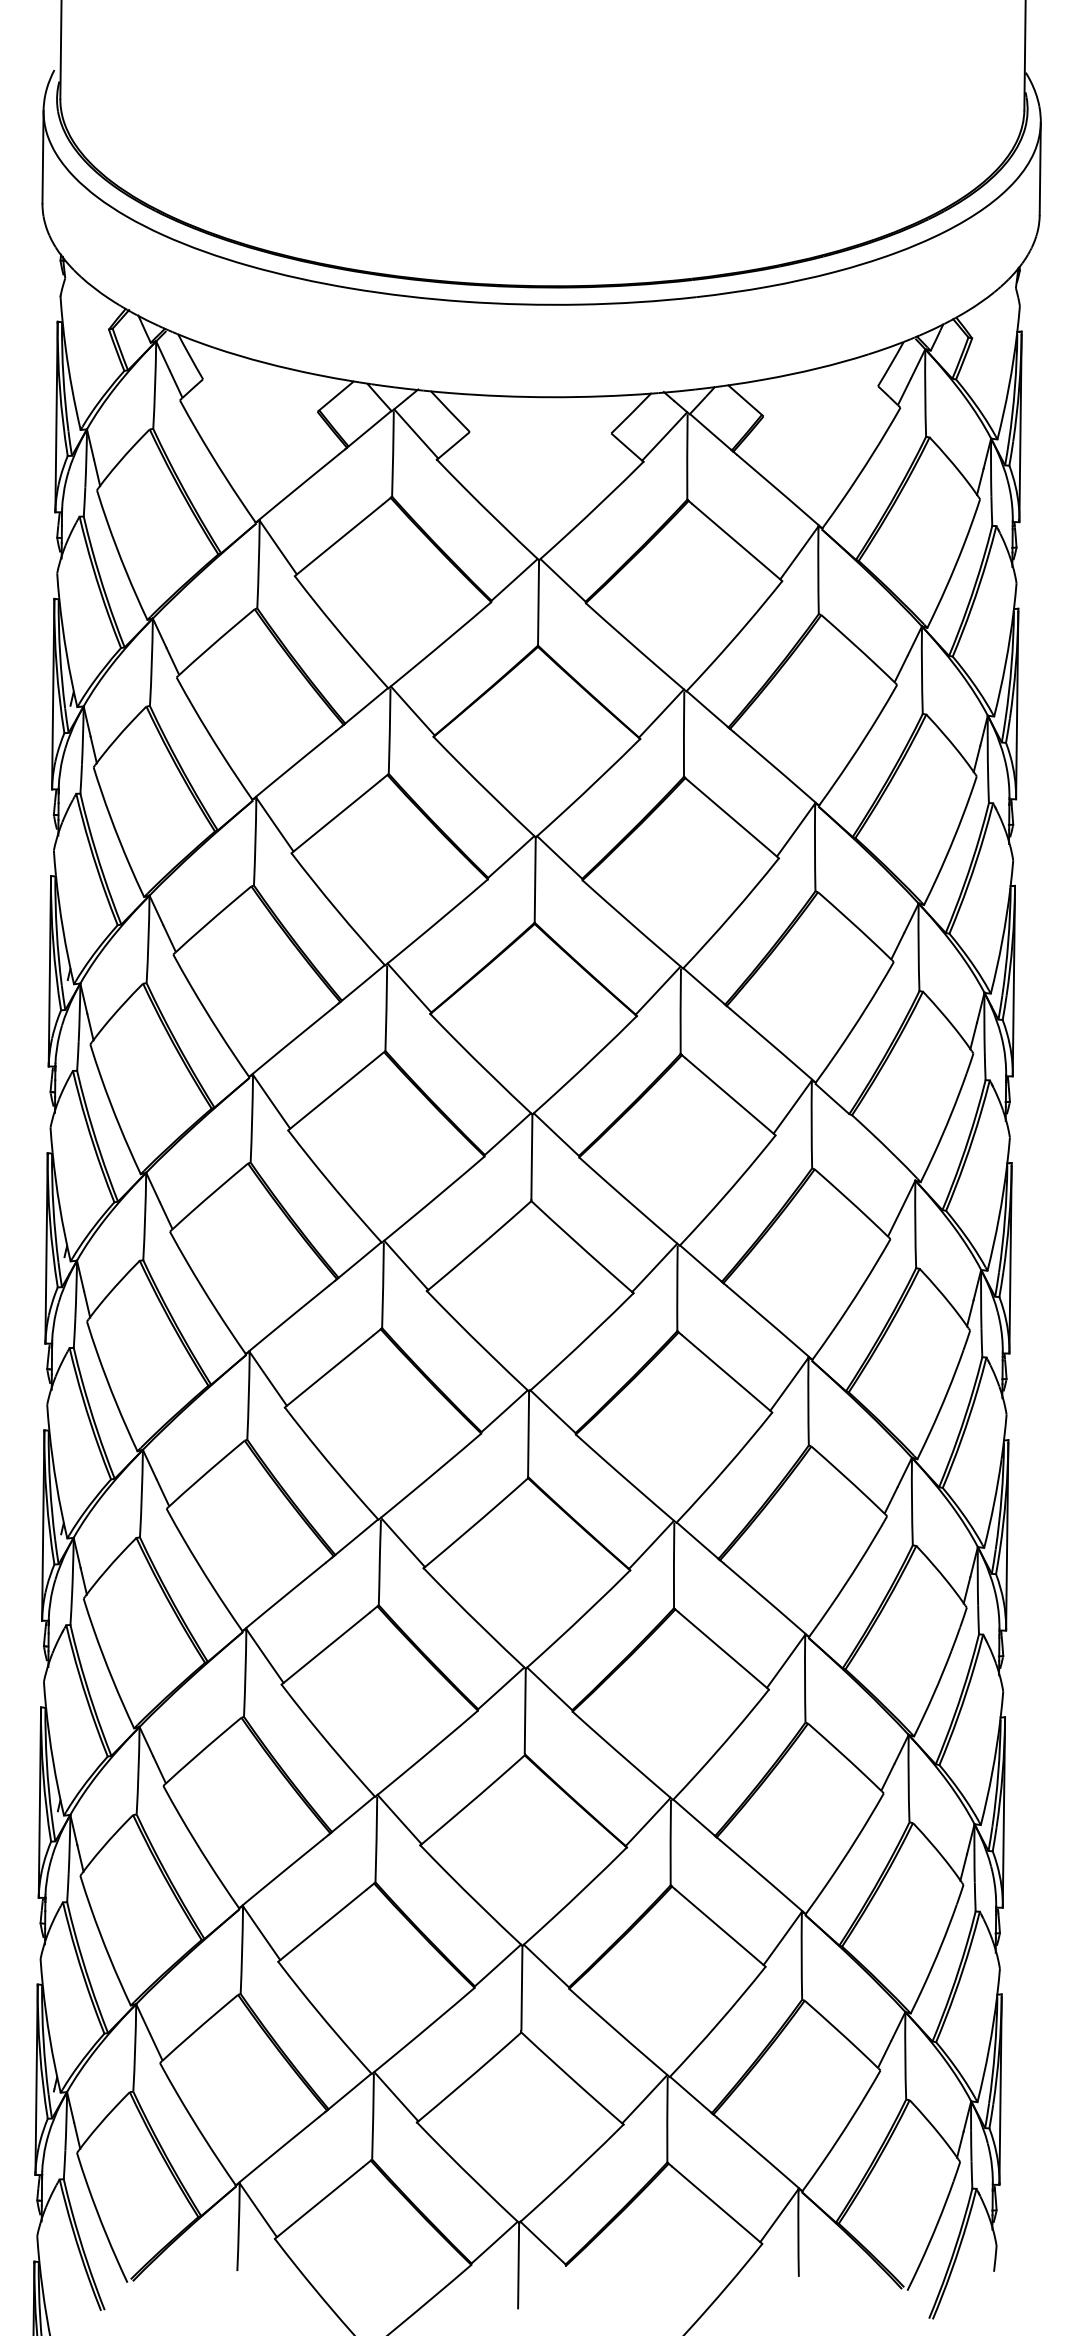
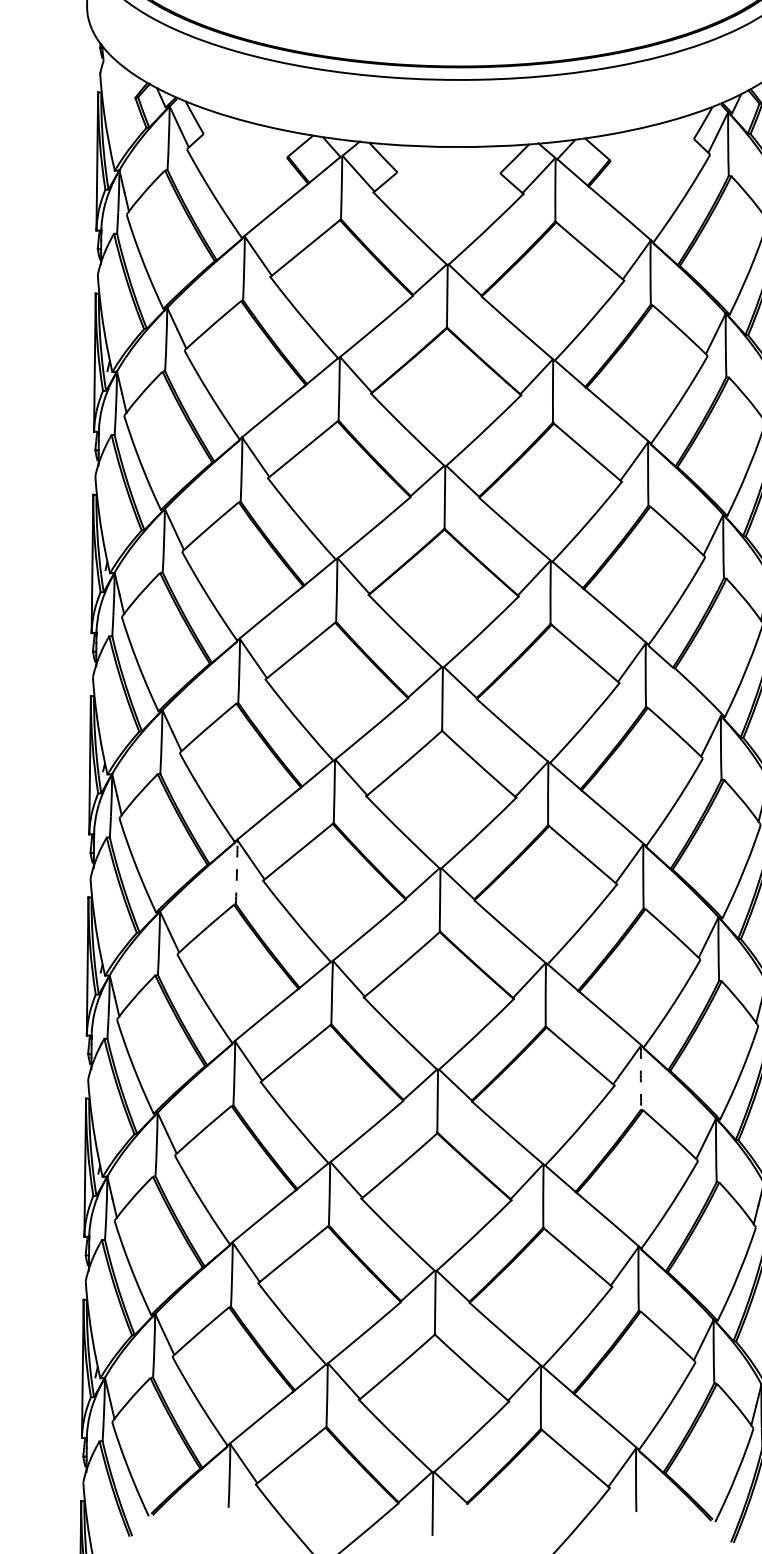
arc: (248, 1396) -> (236, 872), solid -> dashed
arc: (805, 1679) -> (641, 1078), solid -> dashed

